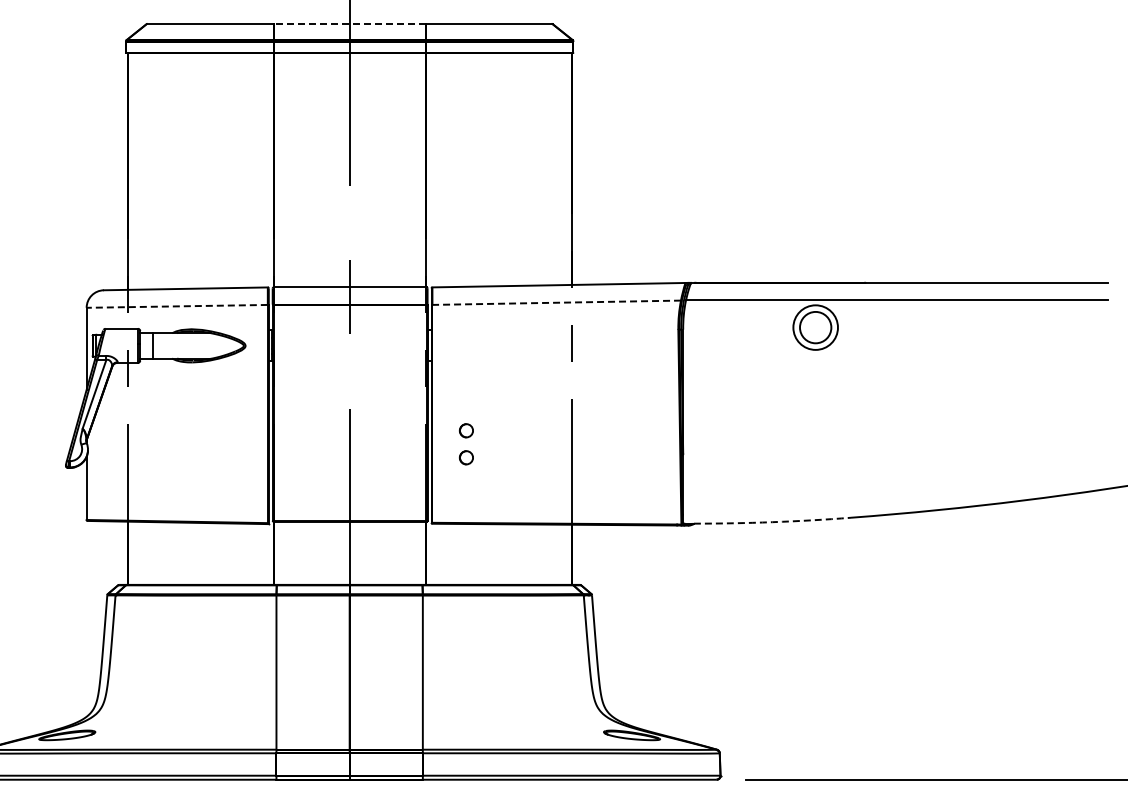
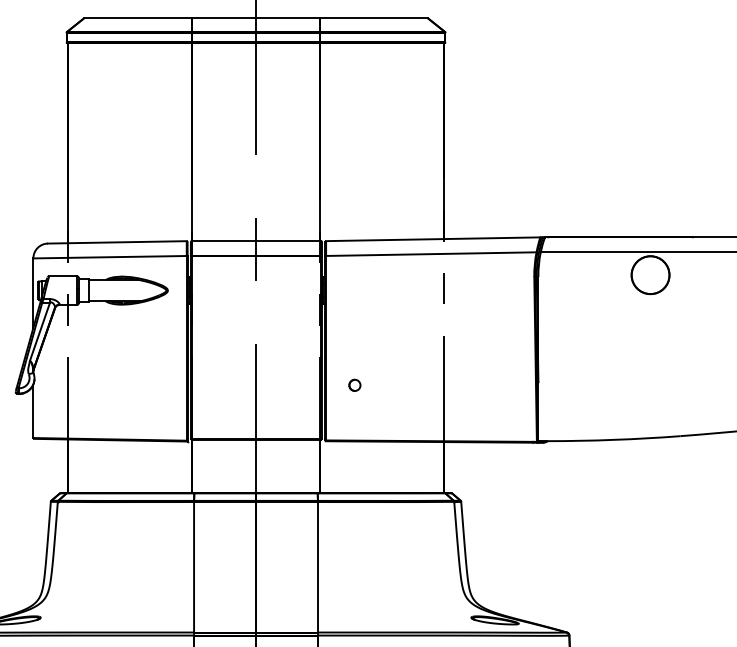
line: (349, 24) -> (255, 18), dashed -> solid
line: (556, 302) -> (431, 253), dashed -> solid
line: (177, 306) -> (110, 257), dashed -> solid
circle: (815, 327) -> (650, 275), size x1.43
circle: (466, 430) -> (354, 362), removed
arc: (772, 522) -> (614, 440), dashed -> solid

